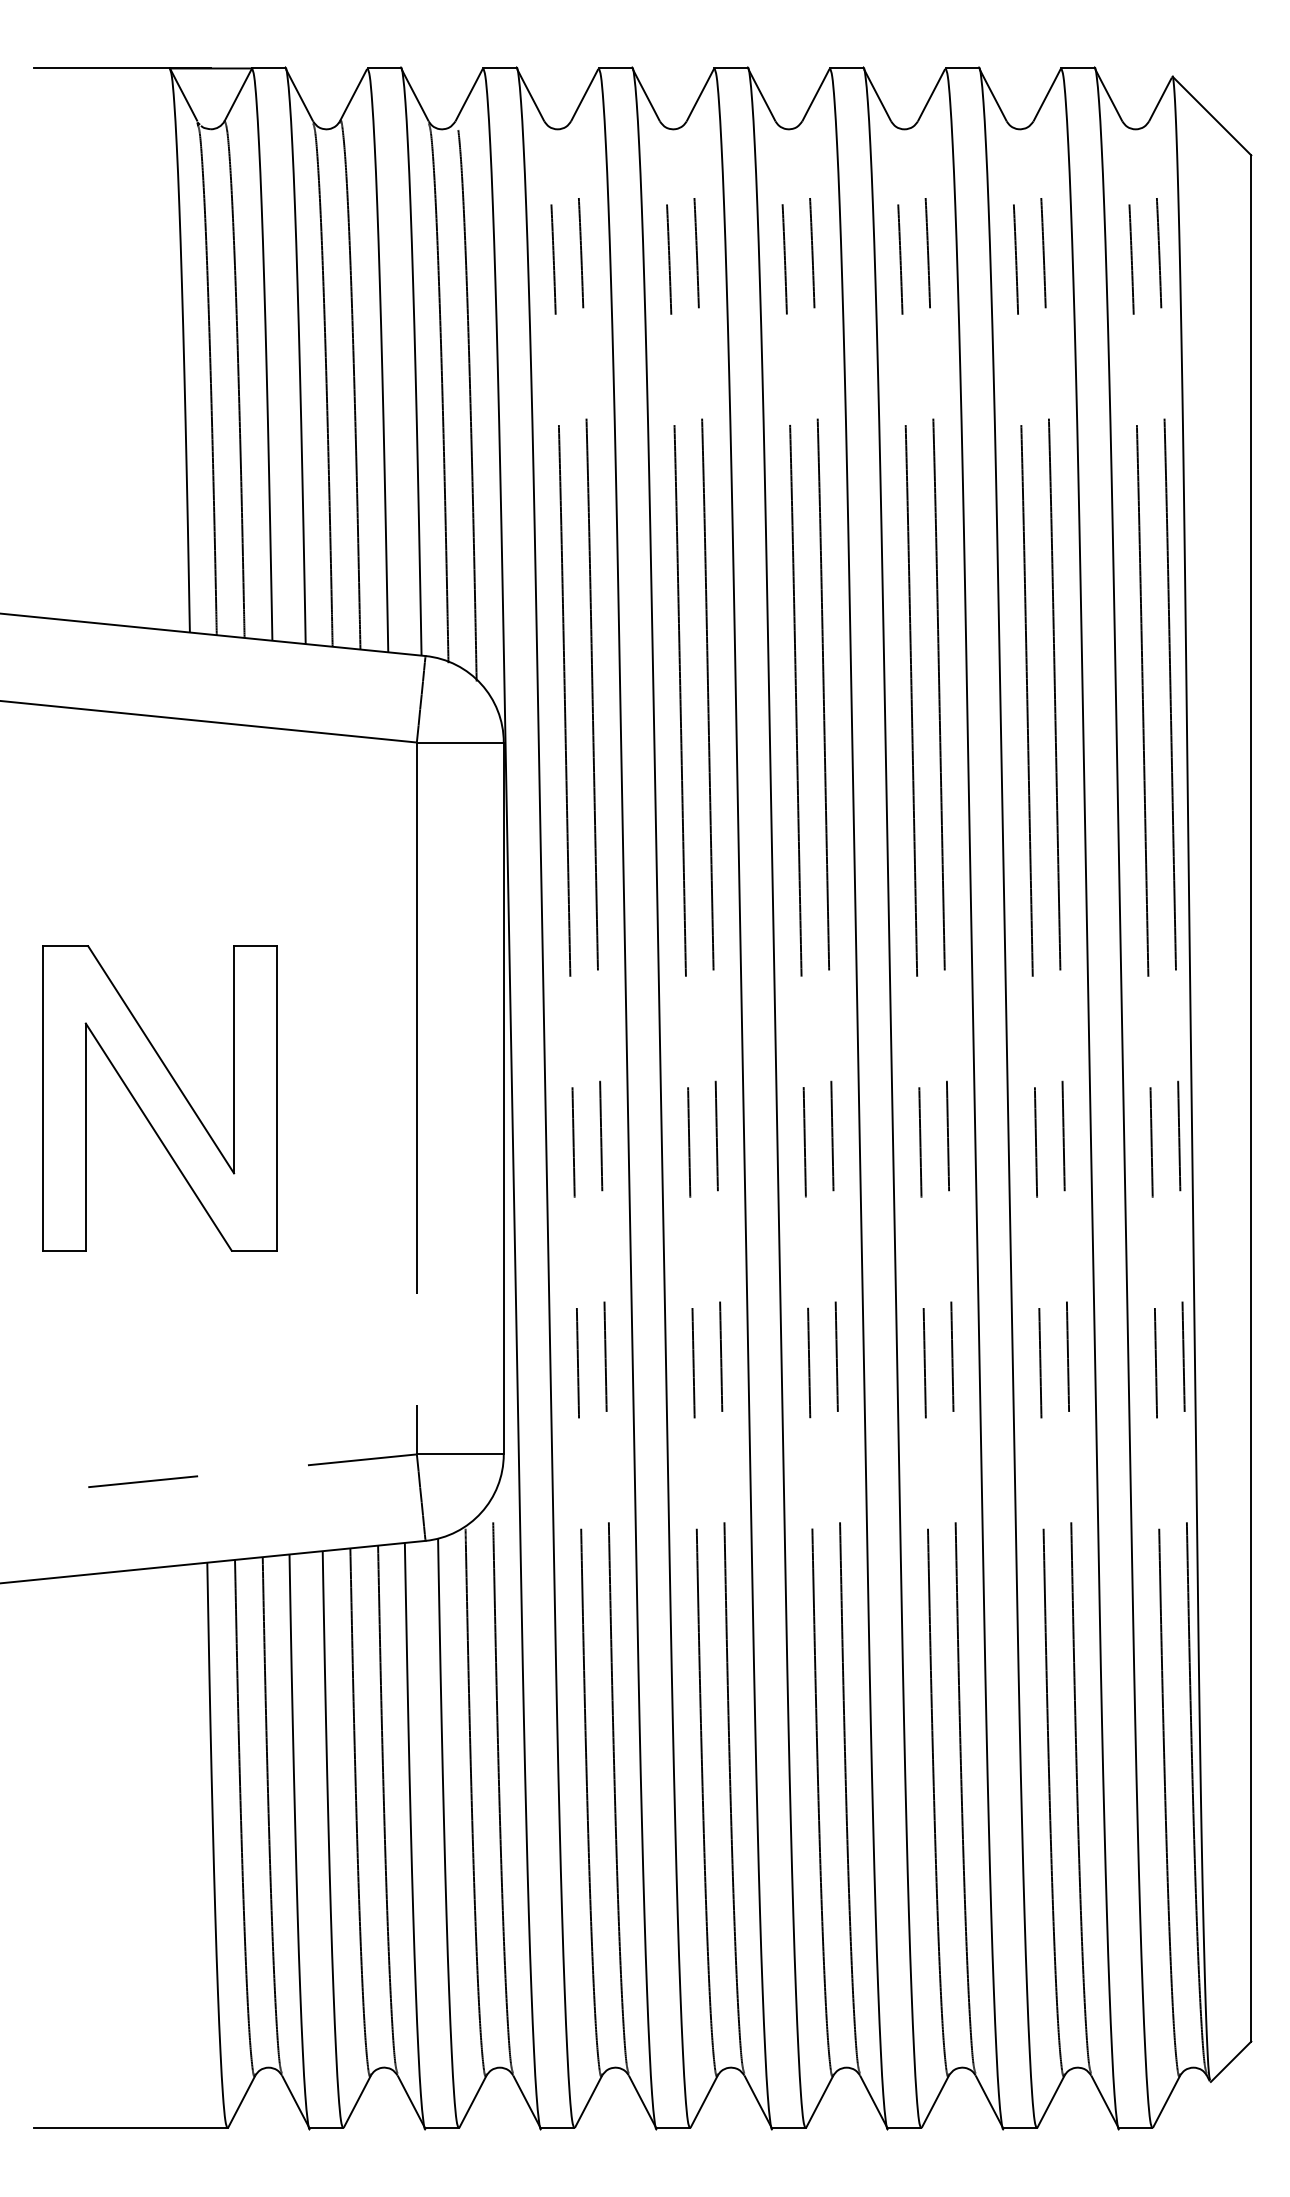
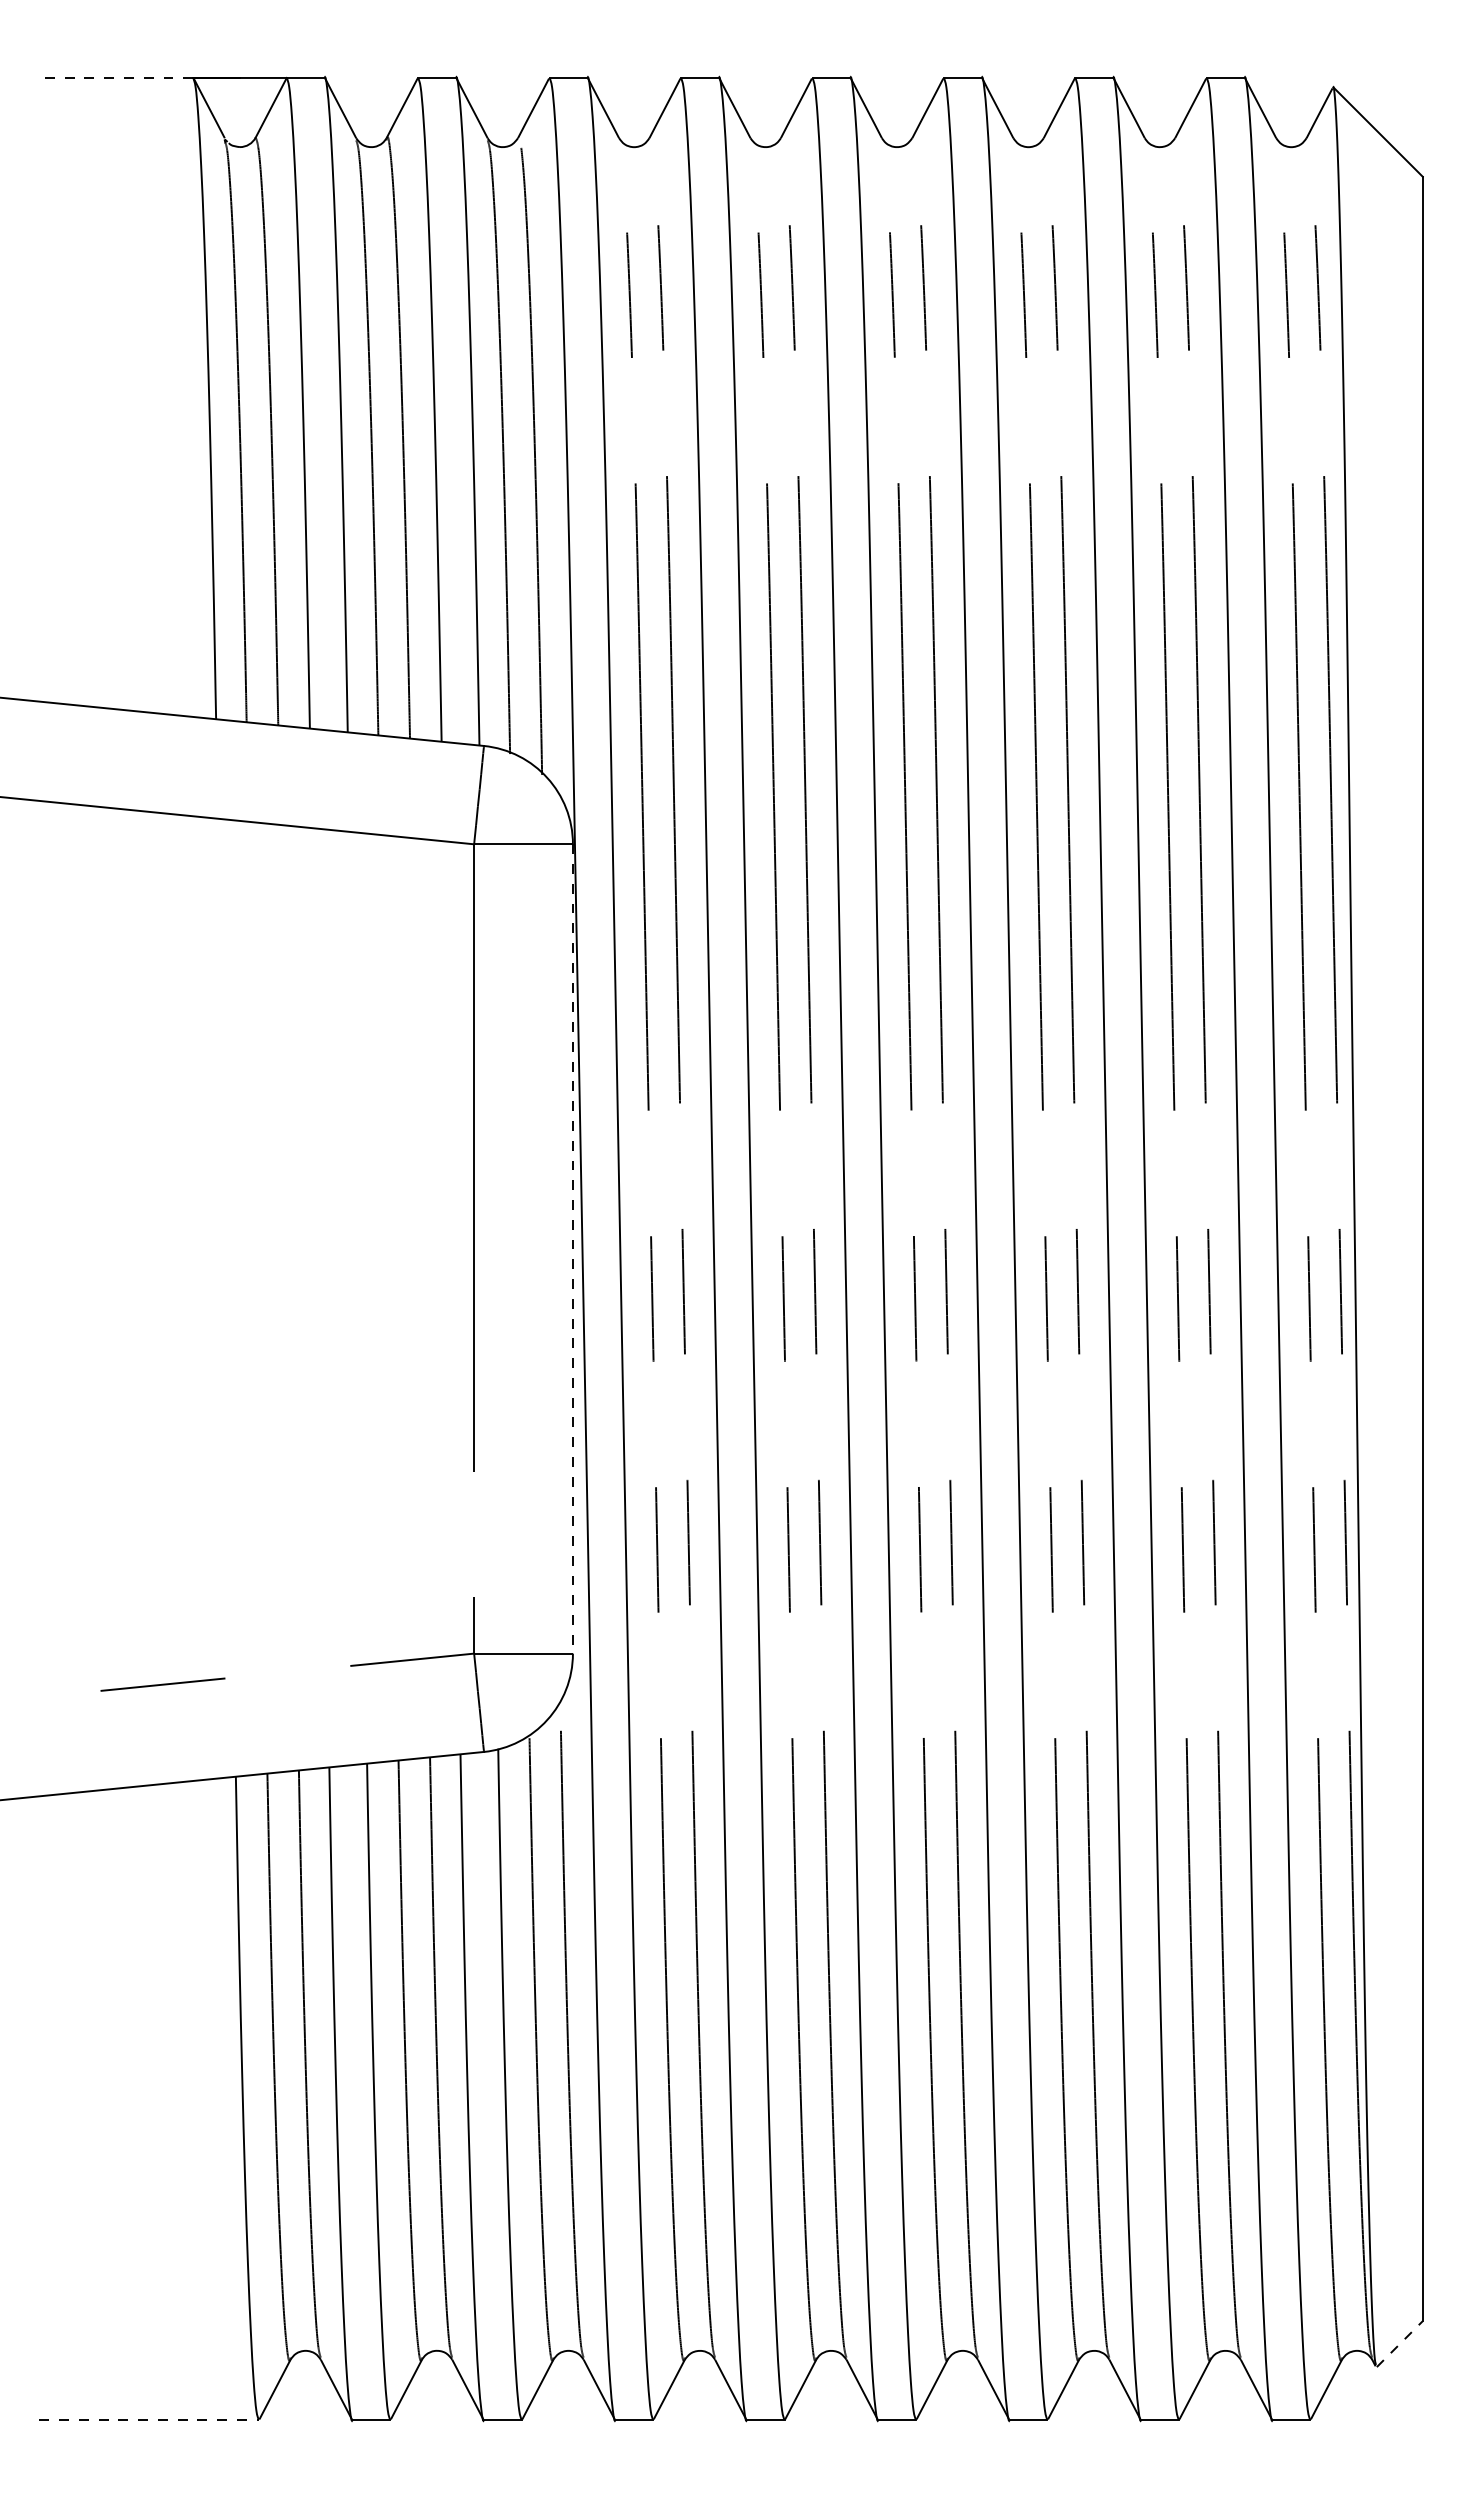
line: (102, 68) -> (116, 77), solid -> dashed
part: (159, 1098) -> (181, 1248), removed
line: (503, 1098) -> (572, 1248), solid -> dashed
line: (1231, 2061) -> (1400, 2343), solid -> dashed
line: (131, 2128) -> (149, 2419), solid -> dashed

